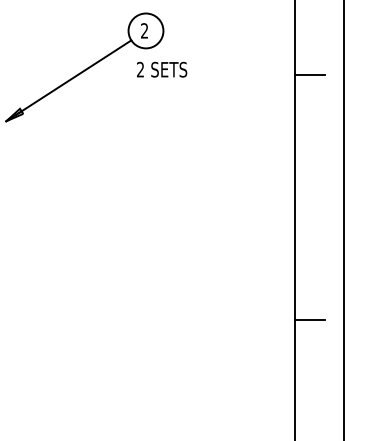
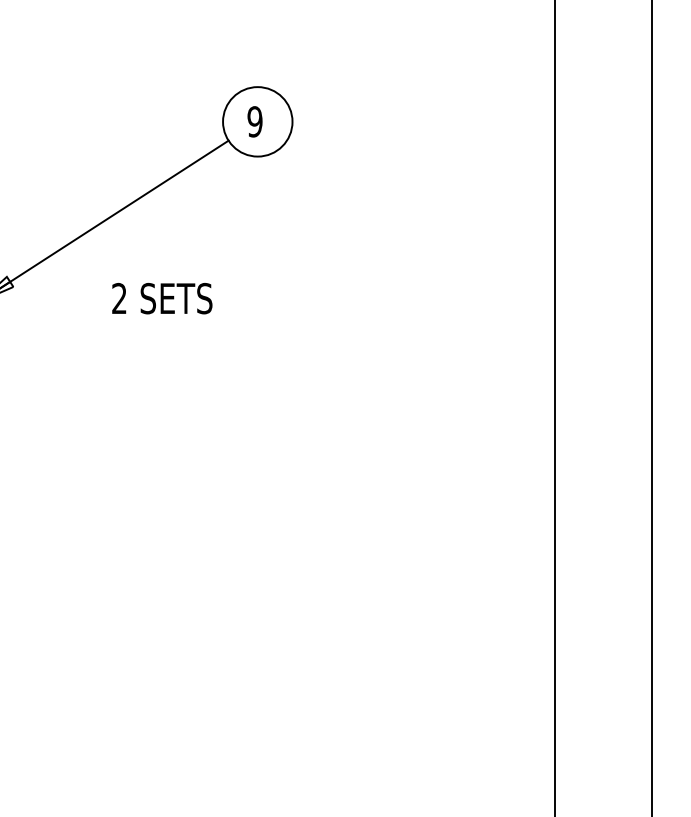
text: (144, 30) -> (254, 120), 2 -> 9
text: (162, 69) -> (163, 298), moved
line: (309, 74) -> (583, 208), removed
line: (309, 319) -> (583, 696), removed

